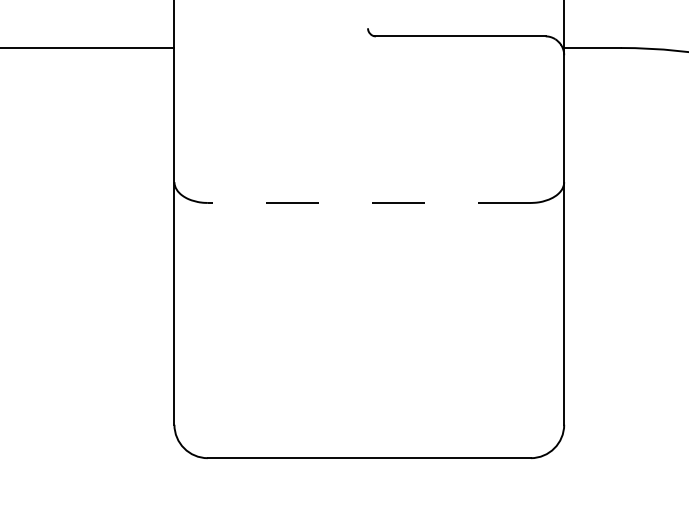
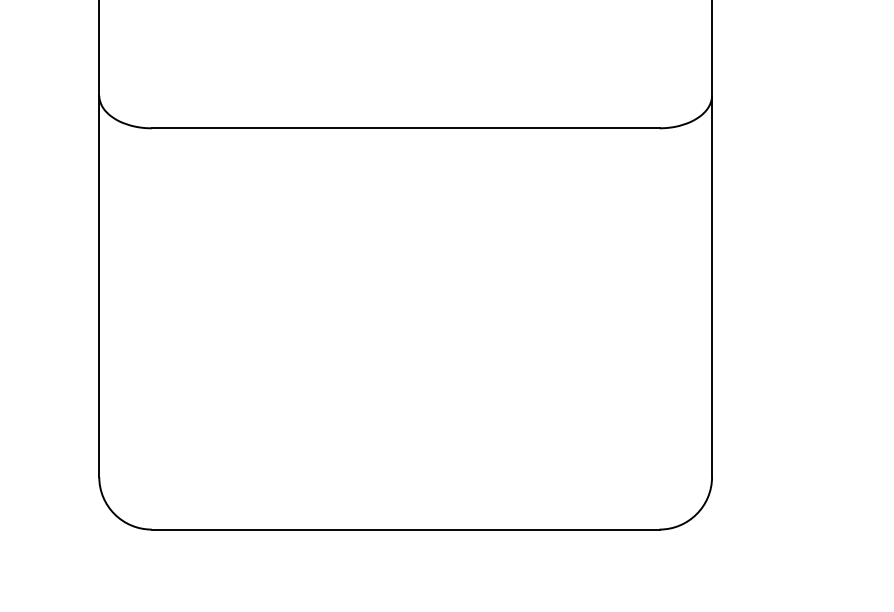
line: (368, 202) -> (404, 127), dashed -> solid

